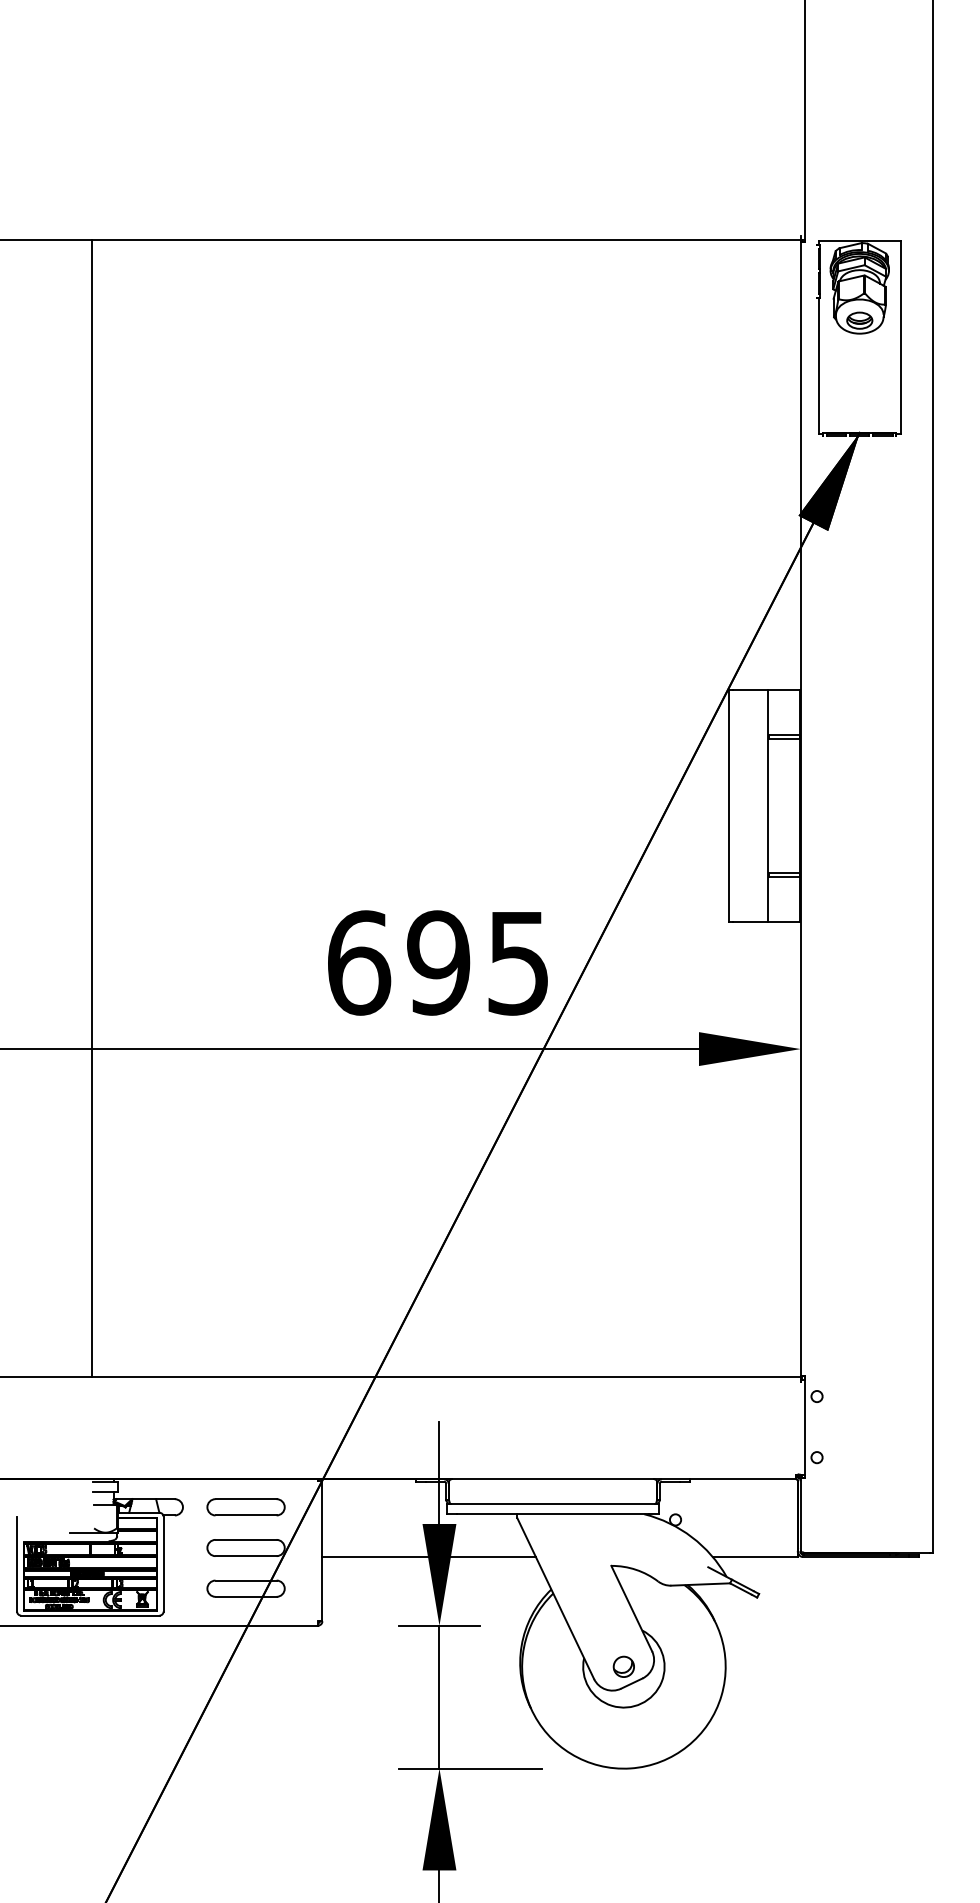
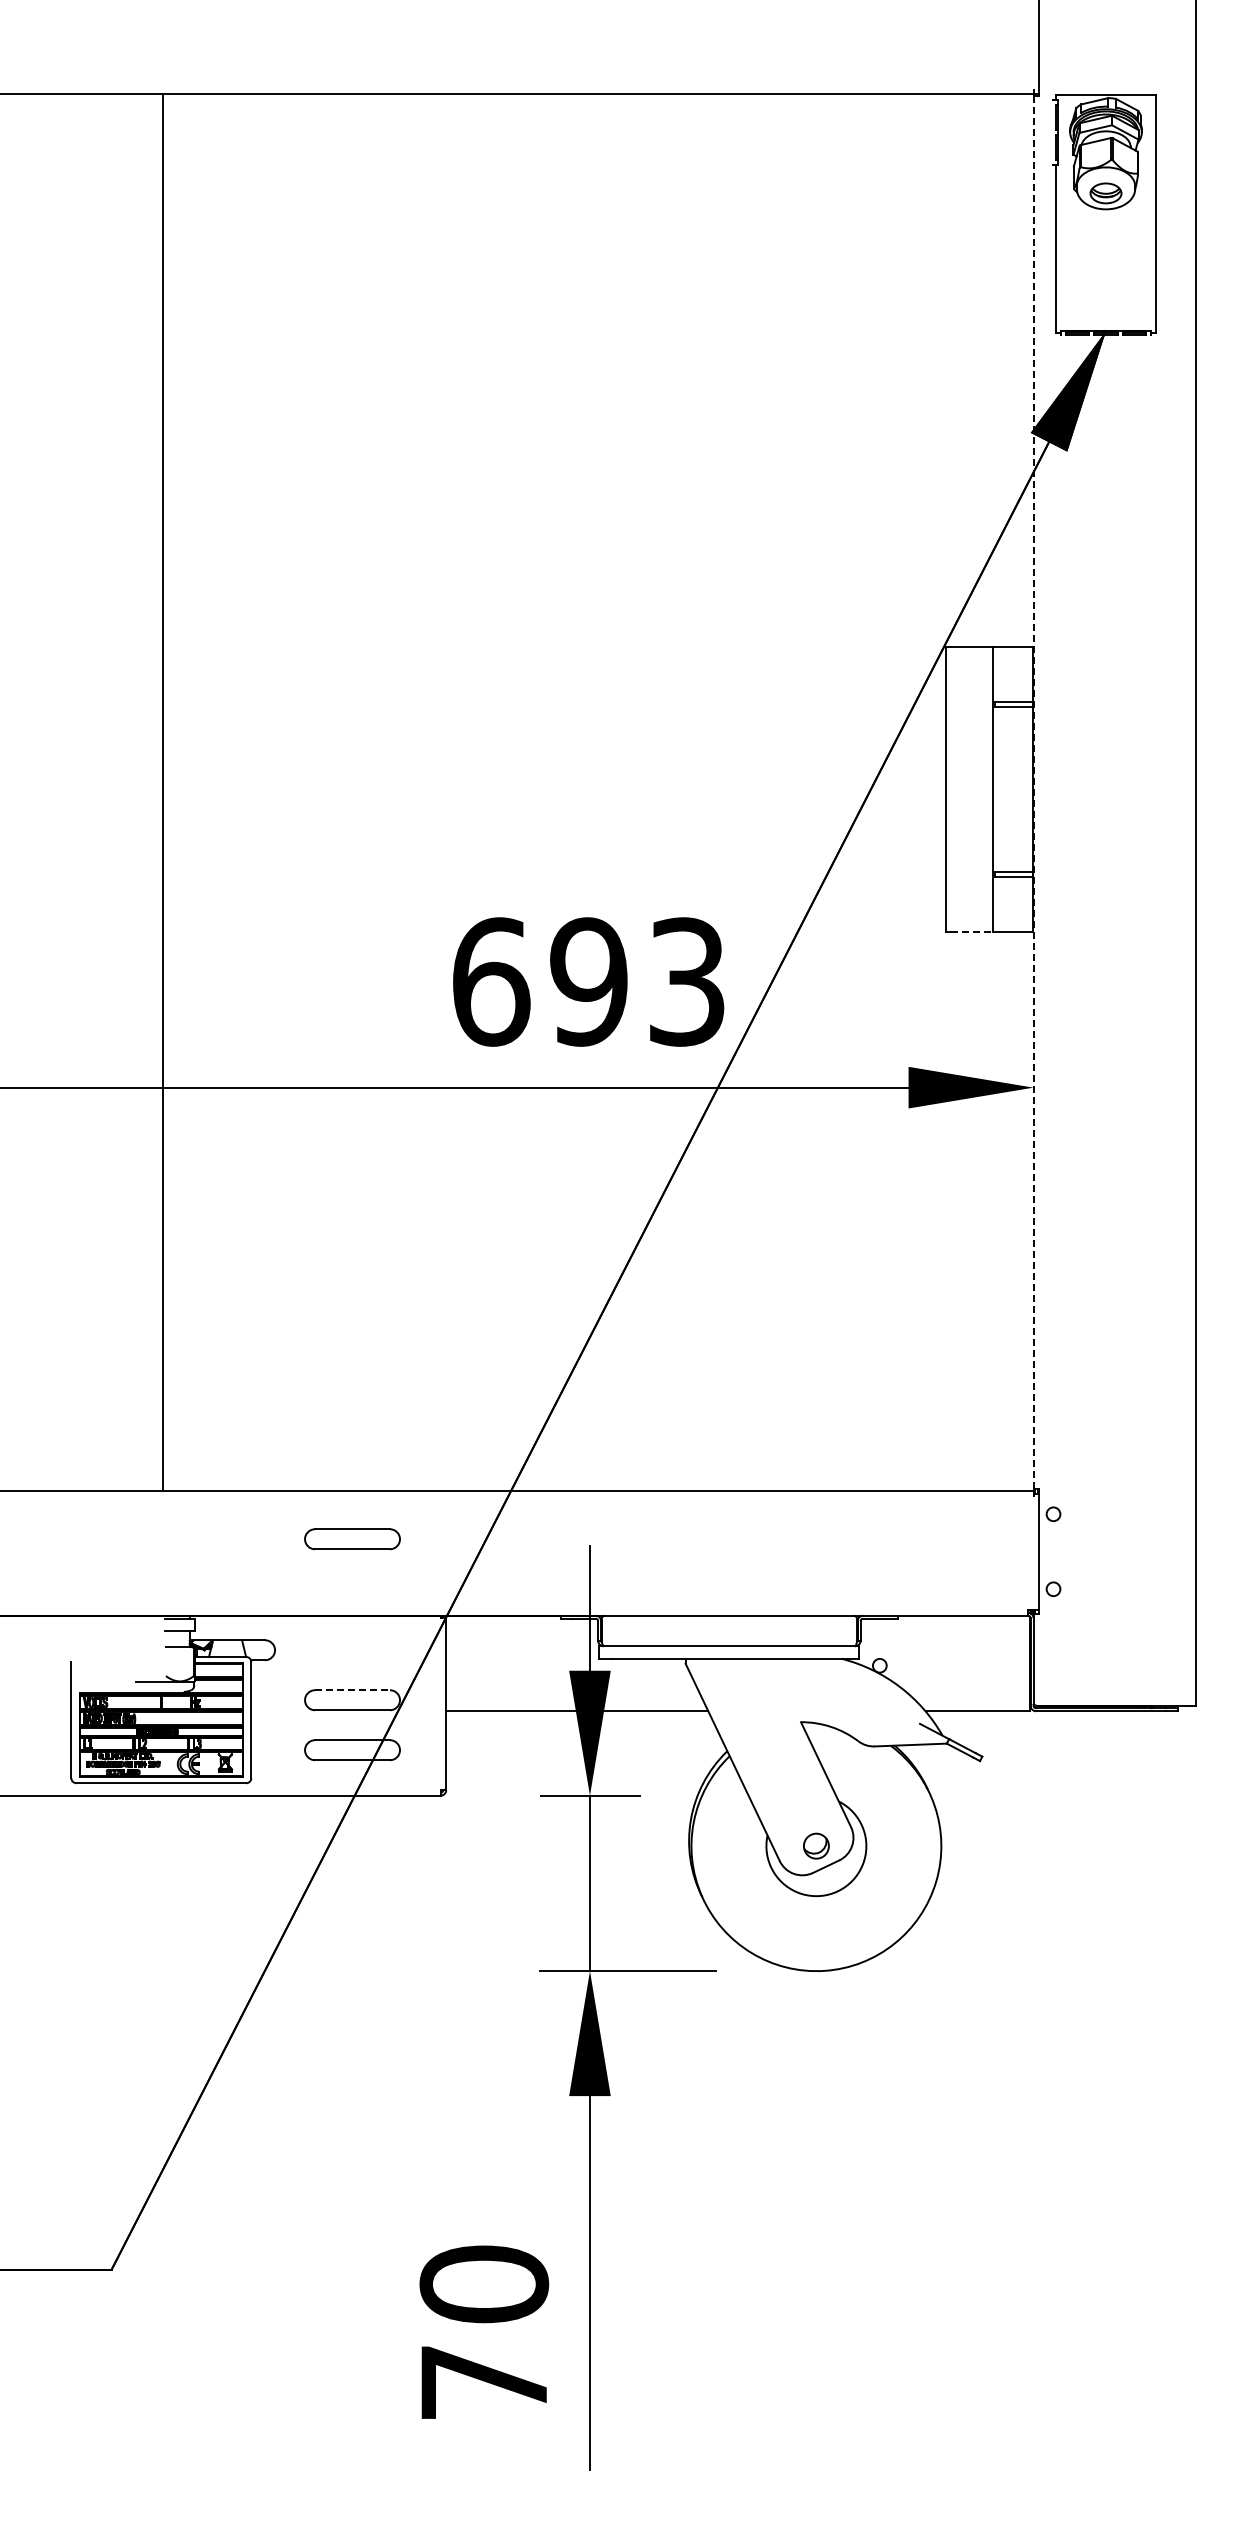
line: (800, 808) -> (1033, 792), solid -> dashed
line: (751, 921) -> (972, 931), solid -> dashed
text: (518, 962) -> (687, 981), 695 -> 693
part: (246, 1507) -> (352, 1539), moved
line: (246, 1540) -> (353, 1690), solid -> dashed

